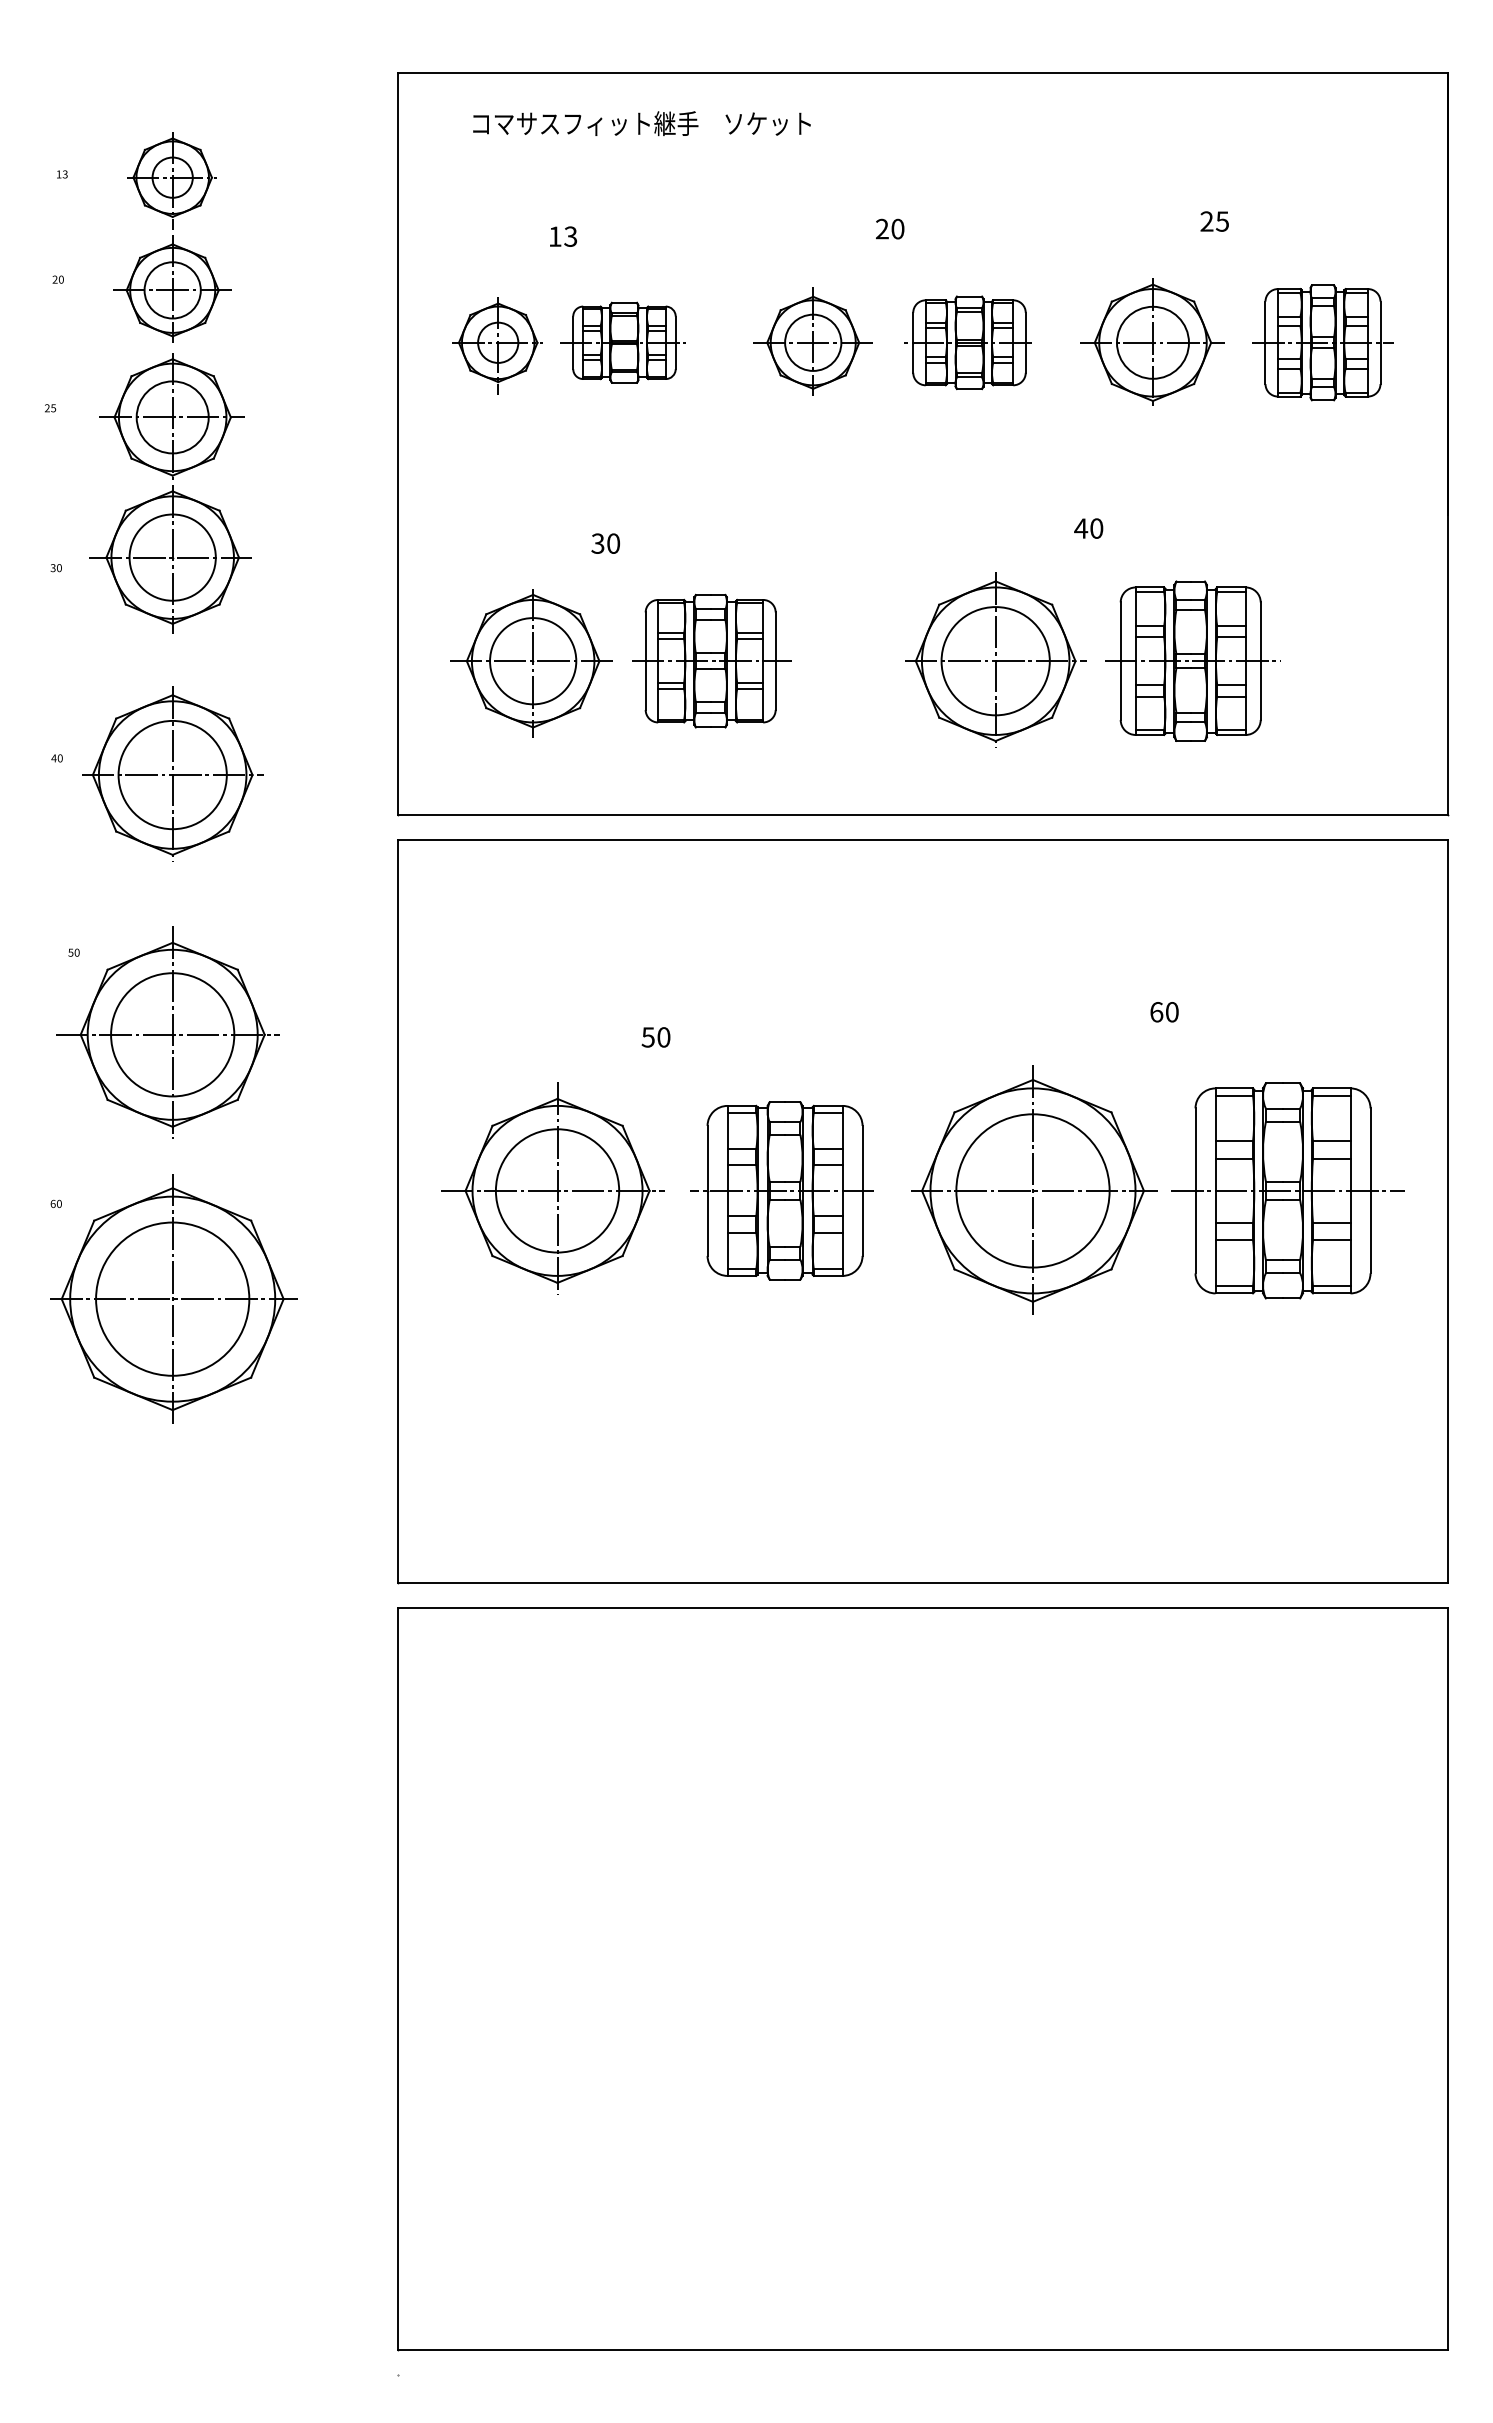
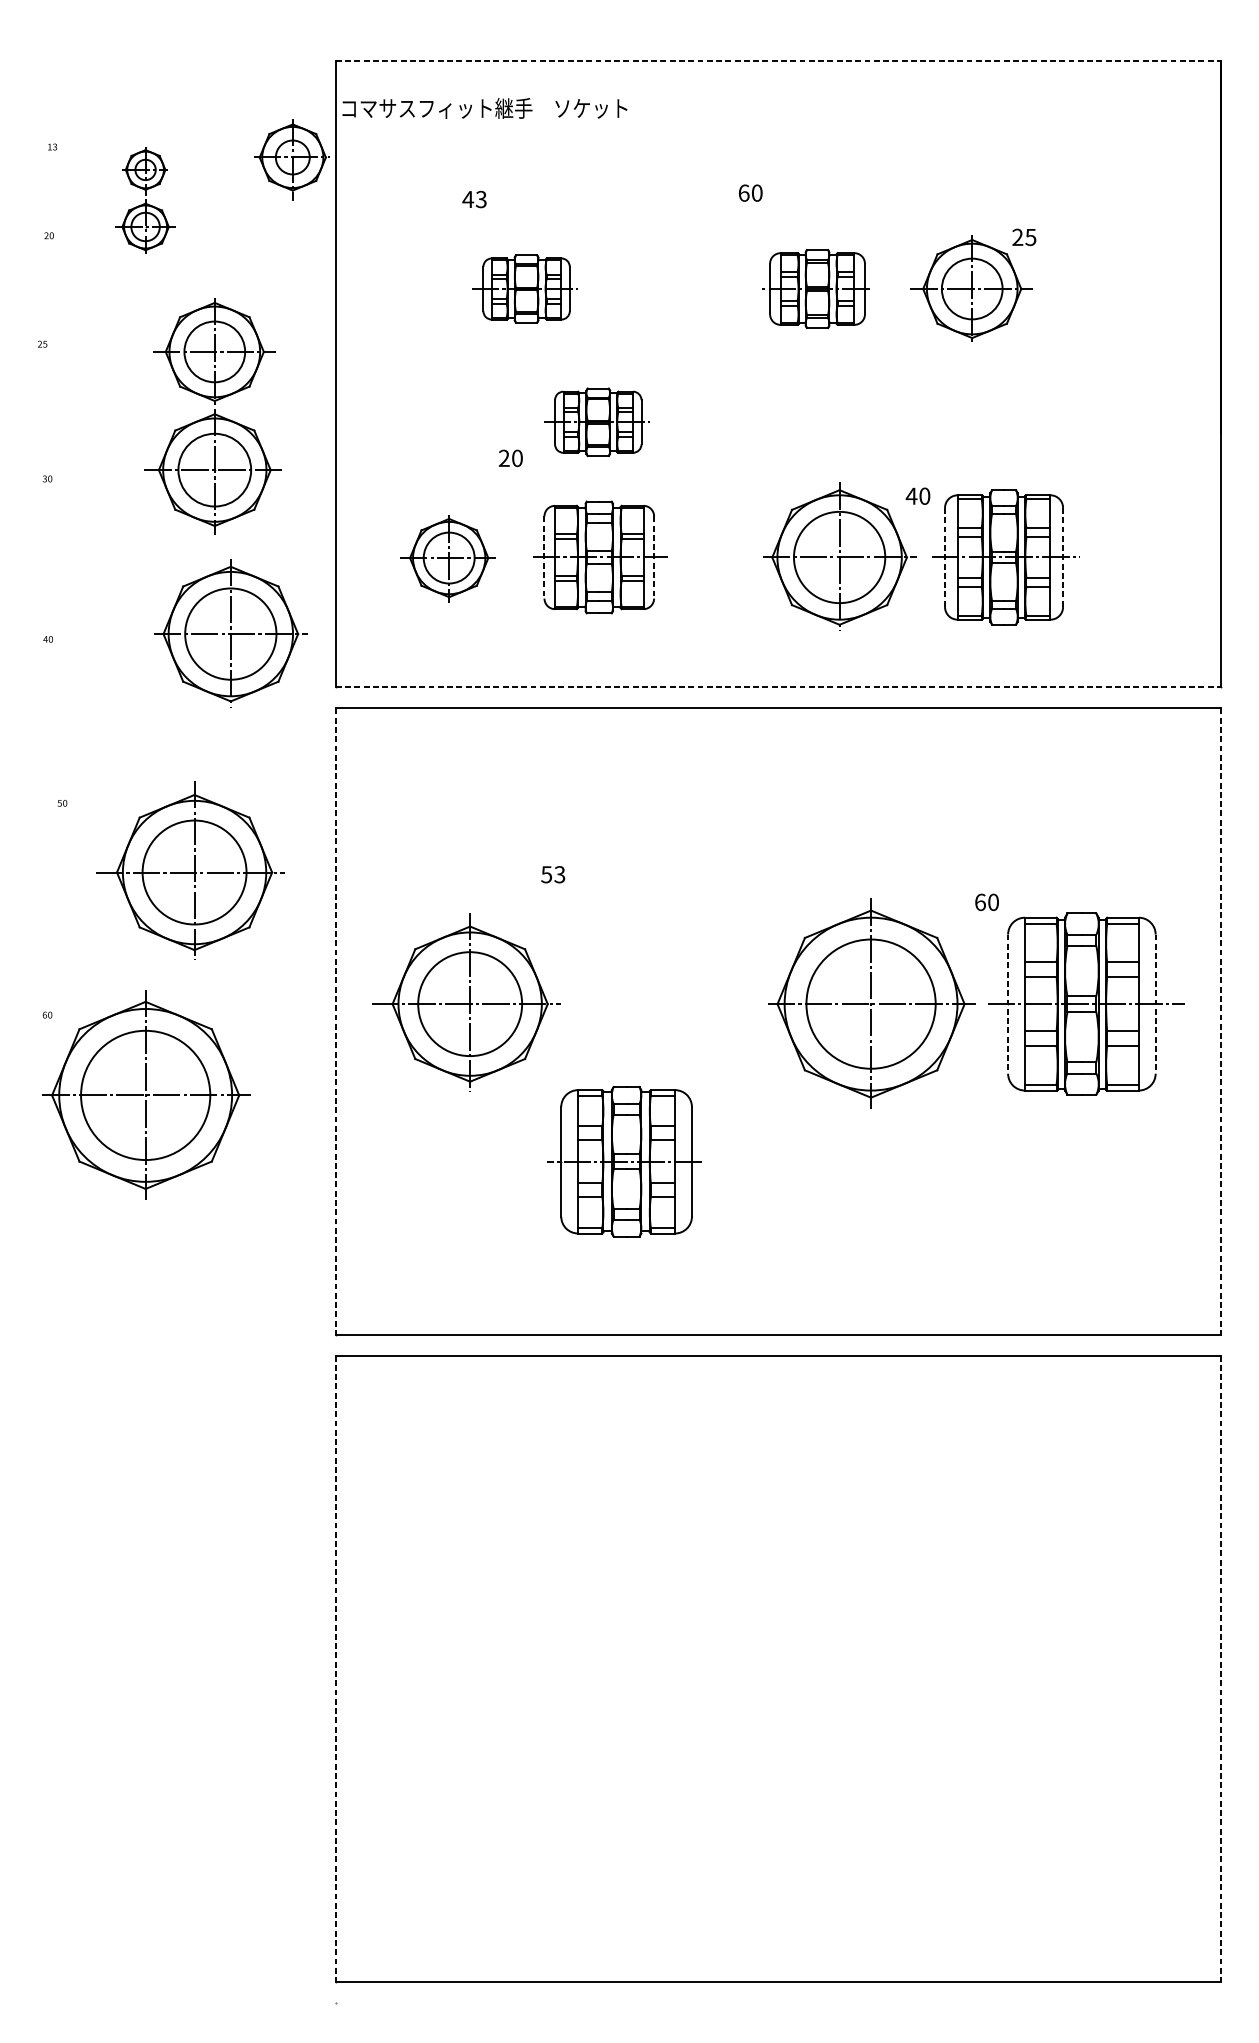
line: (923, 72) -> (778, 61), solid -> dashed
text: (641, 123) -> (484, 108), moved
text: (1214, 221) -> (1024, 237), moved
text: (882, 228) -> (744, 192), 20 -> 60
text: (555, 236) -> (468, 199), 13 -> 43
part: (172, 237) -> (145, 200), size x0.6
part: (812, 341) -> (685, 287), removed
part: (1322, 342) -> (1115, 288), removed
part: (497, 345) -> (292, 159), moved
part: (170, 493) -> (212, 416), moved
part: (707, 500) -> (596, 421), added
text: (1088, 528) -> (917, 496), moved
text: (597, 543) -> (503, 458), 30 -> 20
line: (645, 661) -> (544, 557), solid -> dashed
line: (775, 661) -> (653, 557), solid -> dashed
line: (1120, 661) -> (944, 557), solid -> dashed
line: (1260, 661) -> (1062, 557), solid -> dashed
part: (531, 663) -> (448, 559), size x0.7
part: (172, 773) -> (230, 632), moved
line: (923, 815) -> (778, 687), solid -> dashed
text: (1164, 1012) -> (987, 902), moved
part: (167, 1032) -> (190, 870), moved
text: (663, 1037) -> (559, 874), 50 -> 53
part: (781, 1190) -> (623, 1161), moved
line: (1195, 1190) -> (1008, 1003), solid -> dashed
line: (1370, 1190) -> (1155, 1003), solid -> dashed
line: (398, 1211) -> (336, 1021), solid -> dashed
line: (1448, 1211) -> (1221, 1021), solid -> dashed
line: (398, 1979) -> (336, 1669), solid -> dashed
line: (1448, 1979) -> (1221, 1669), solid -> dashed

